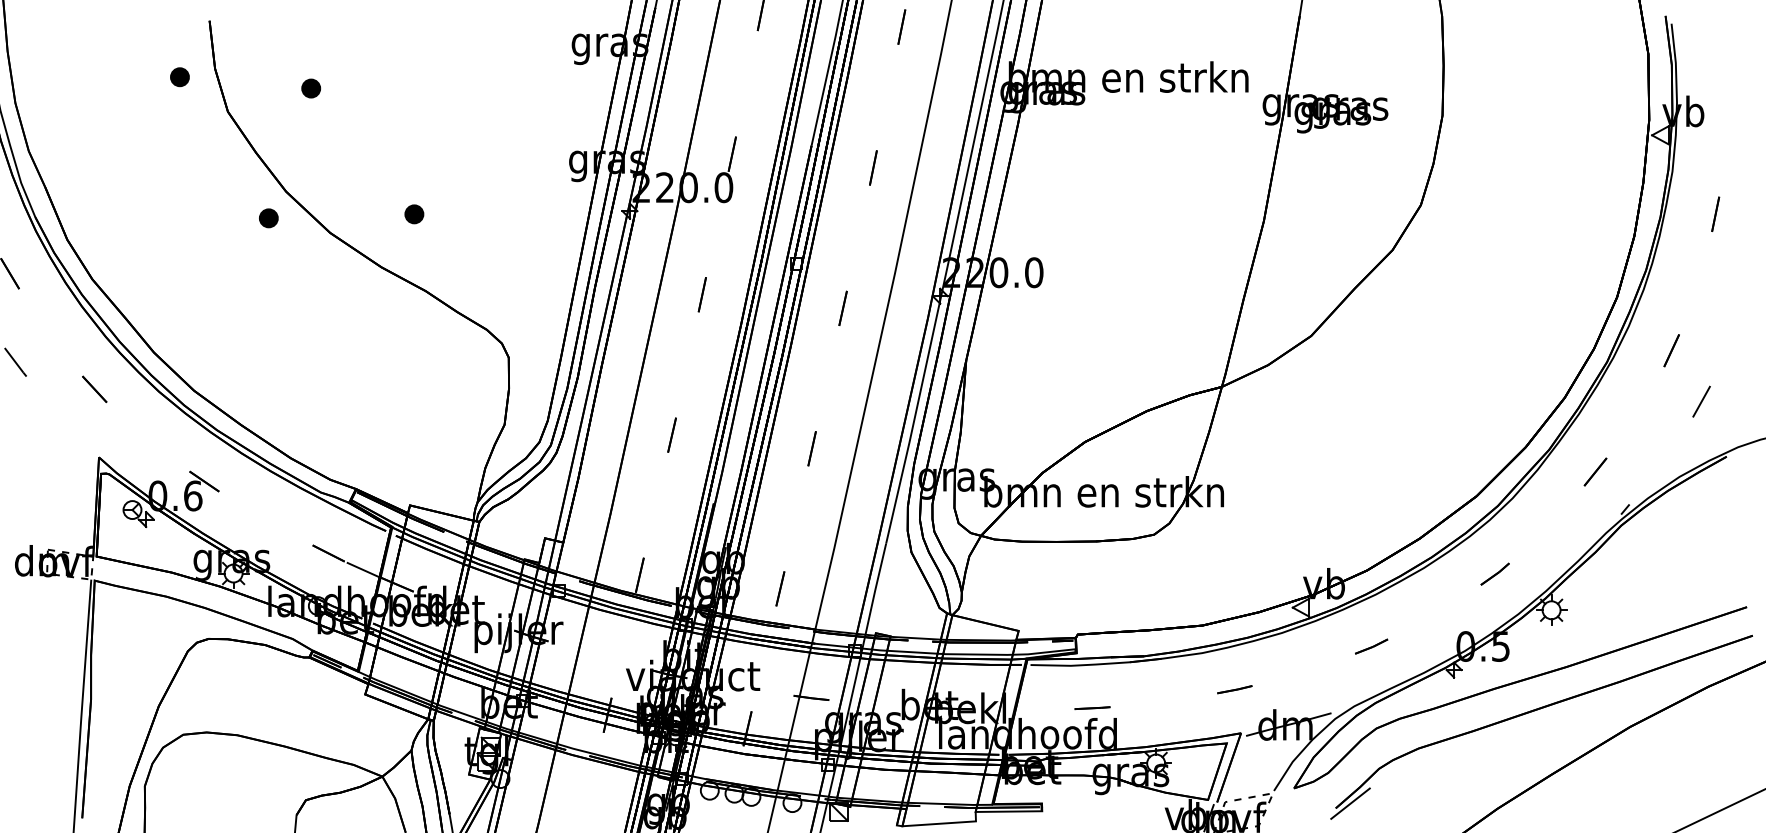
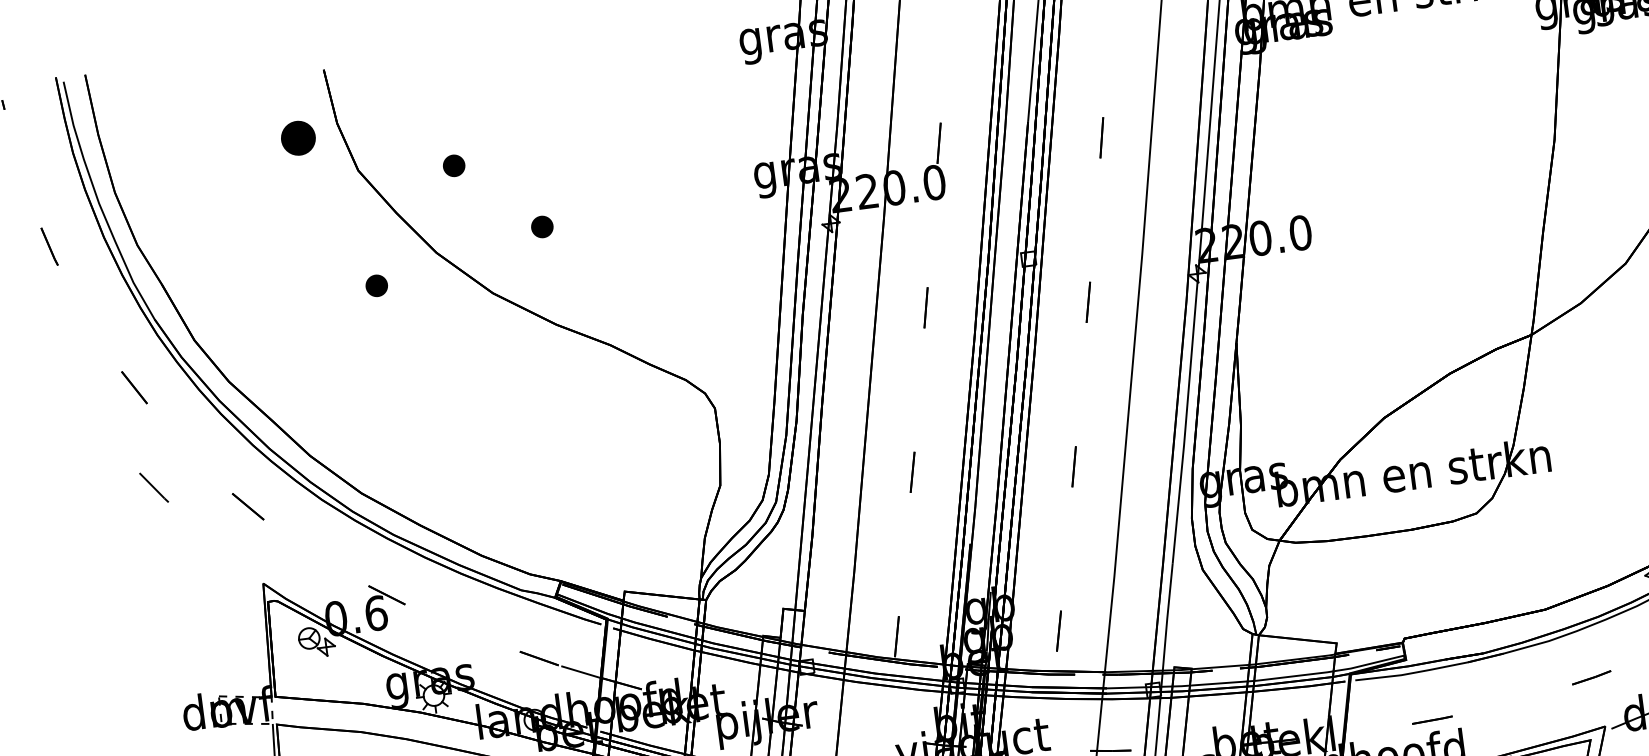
part: (179, 77) -> (297, 138), size x1.6
part: (311, 88) -> (454, 165), moved
part: (414, 214) -> (542, 227), moved
part: (268, 218) -> (376, 286), moved

